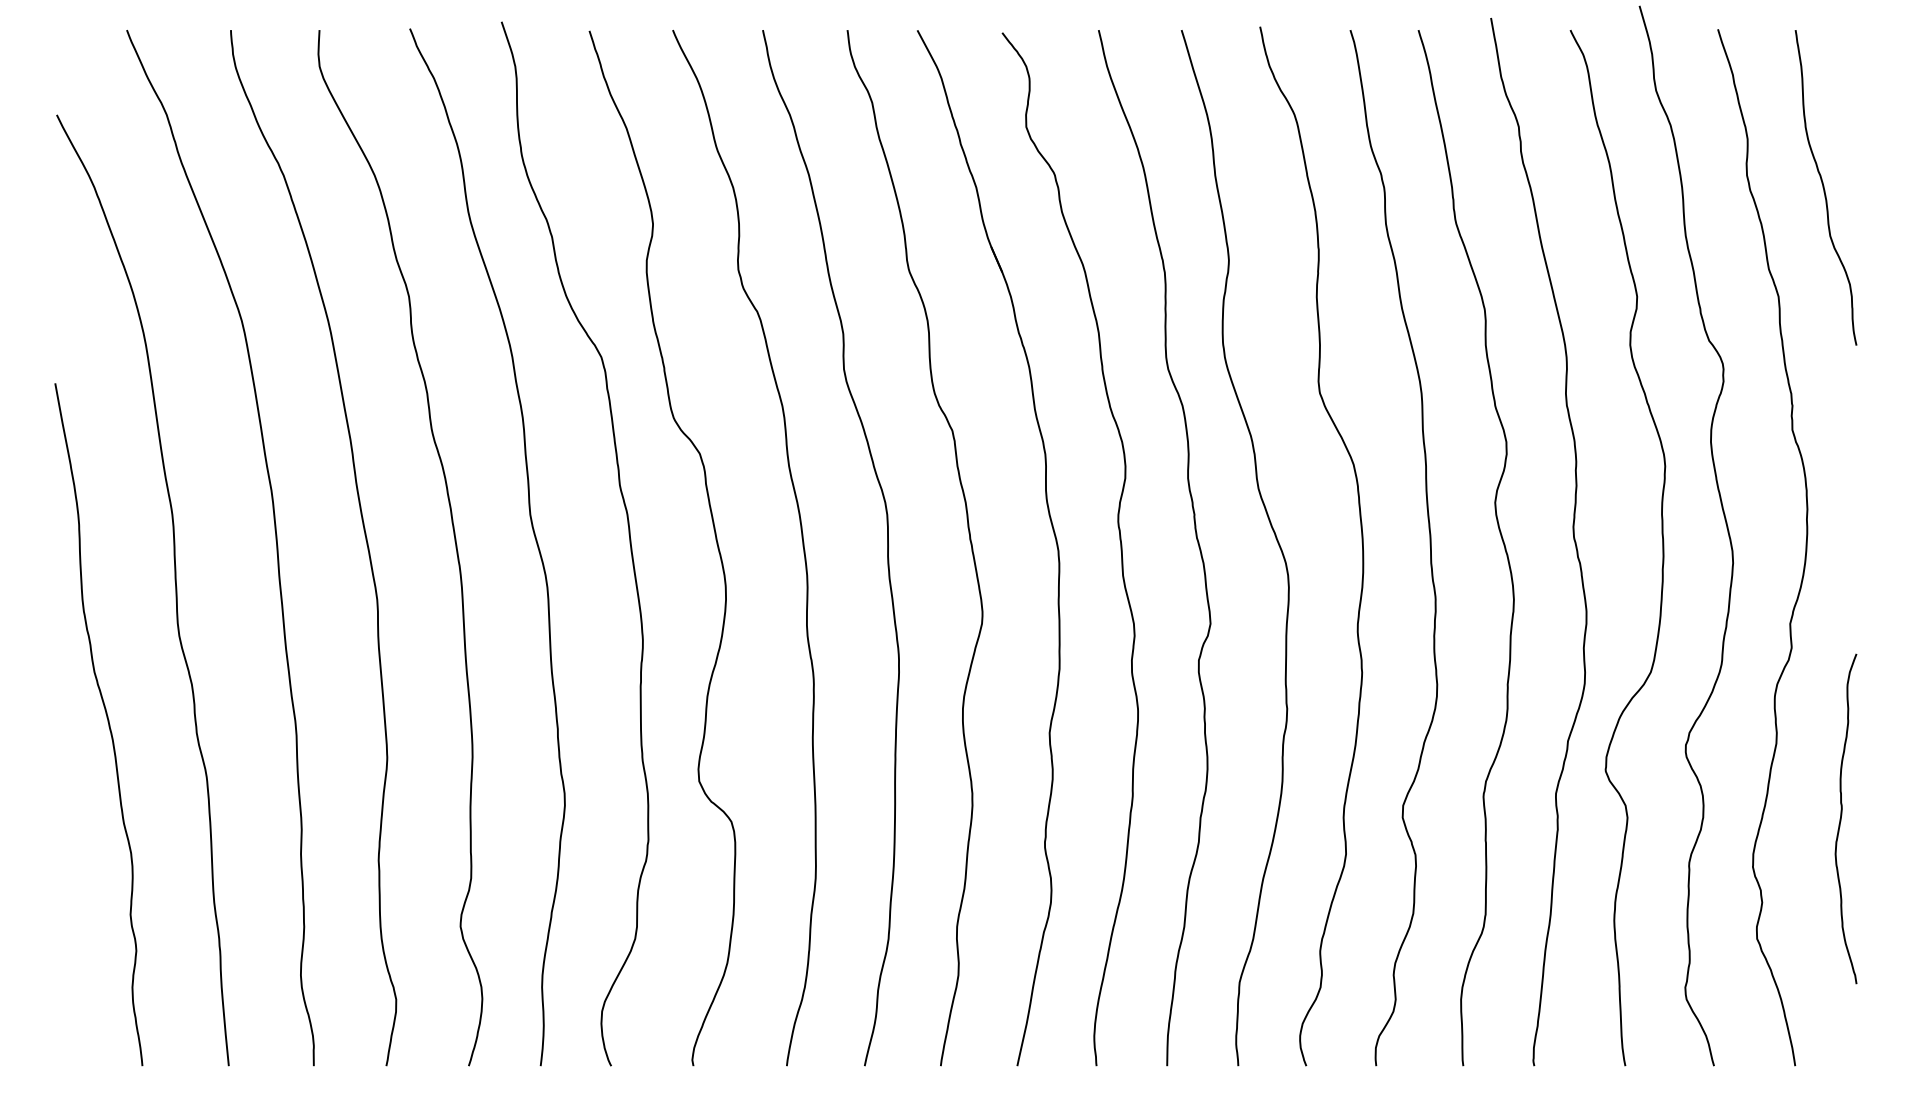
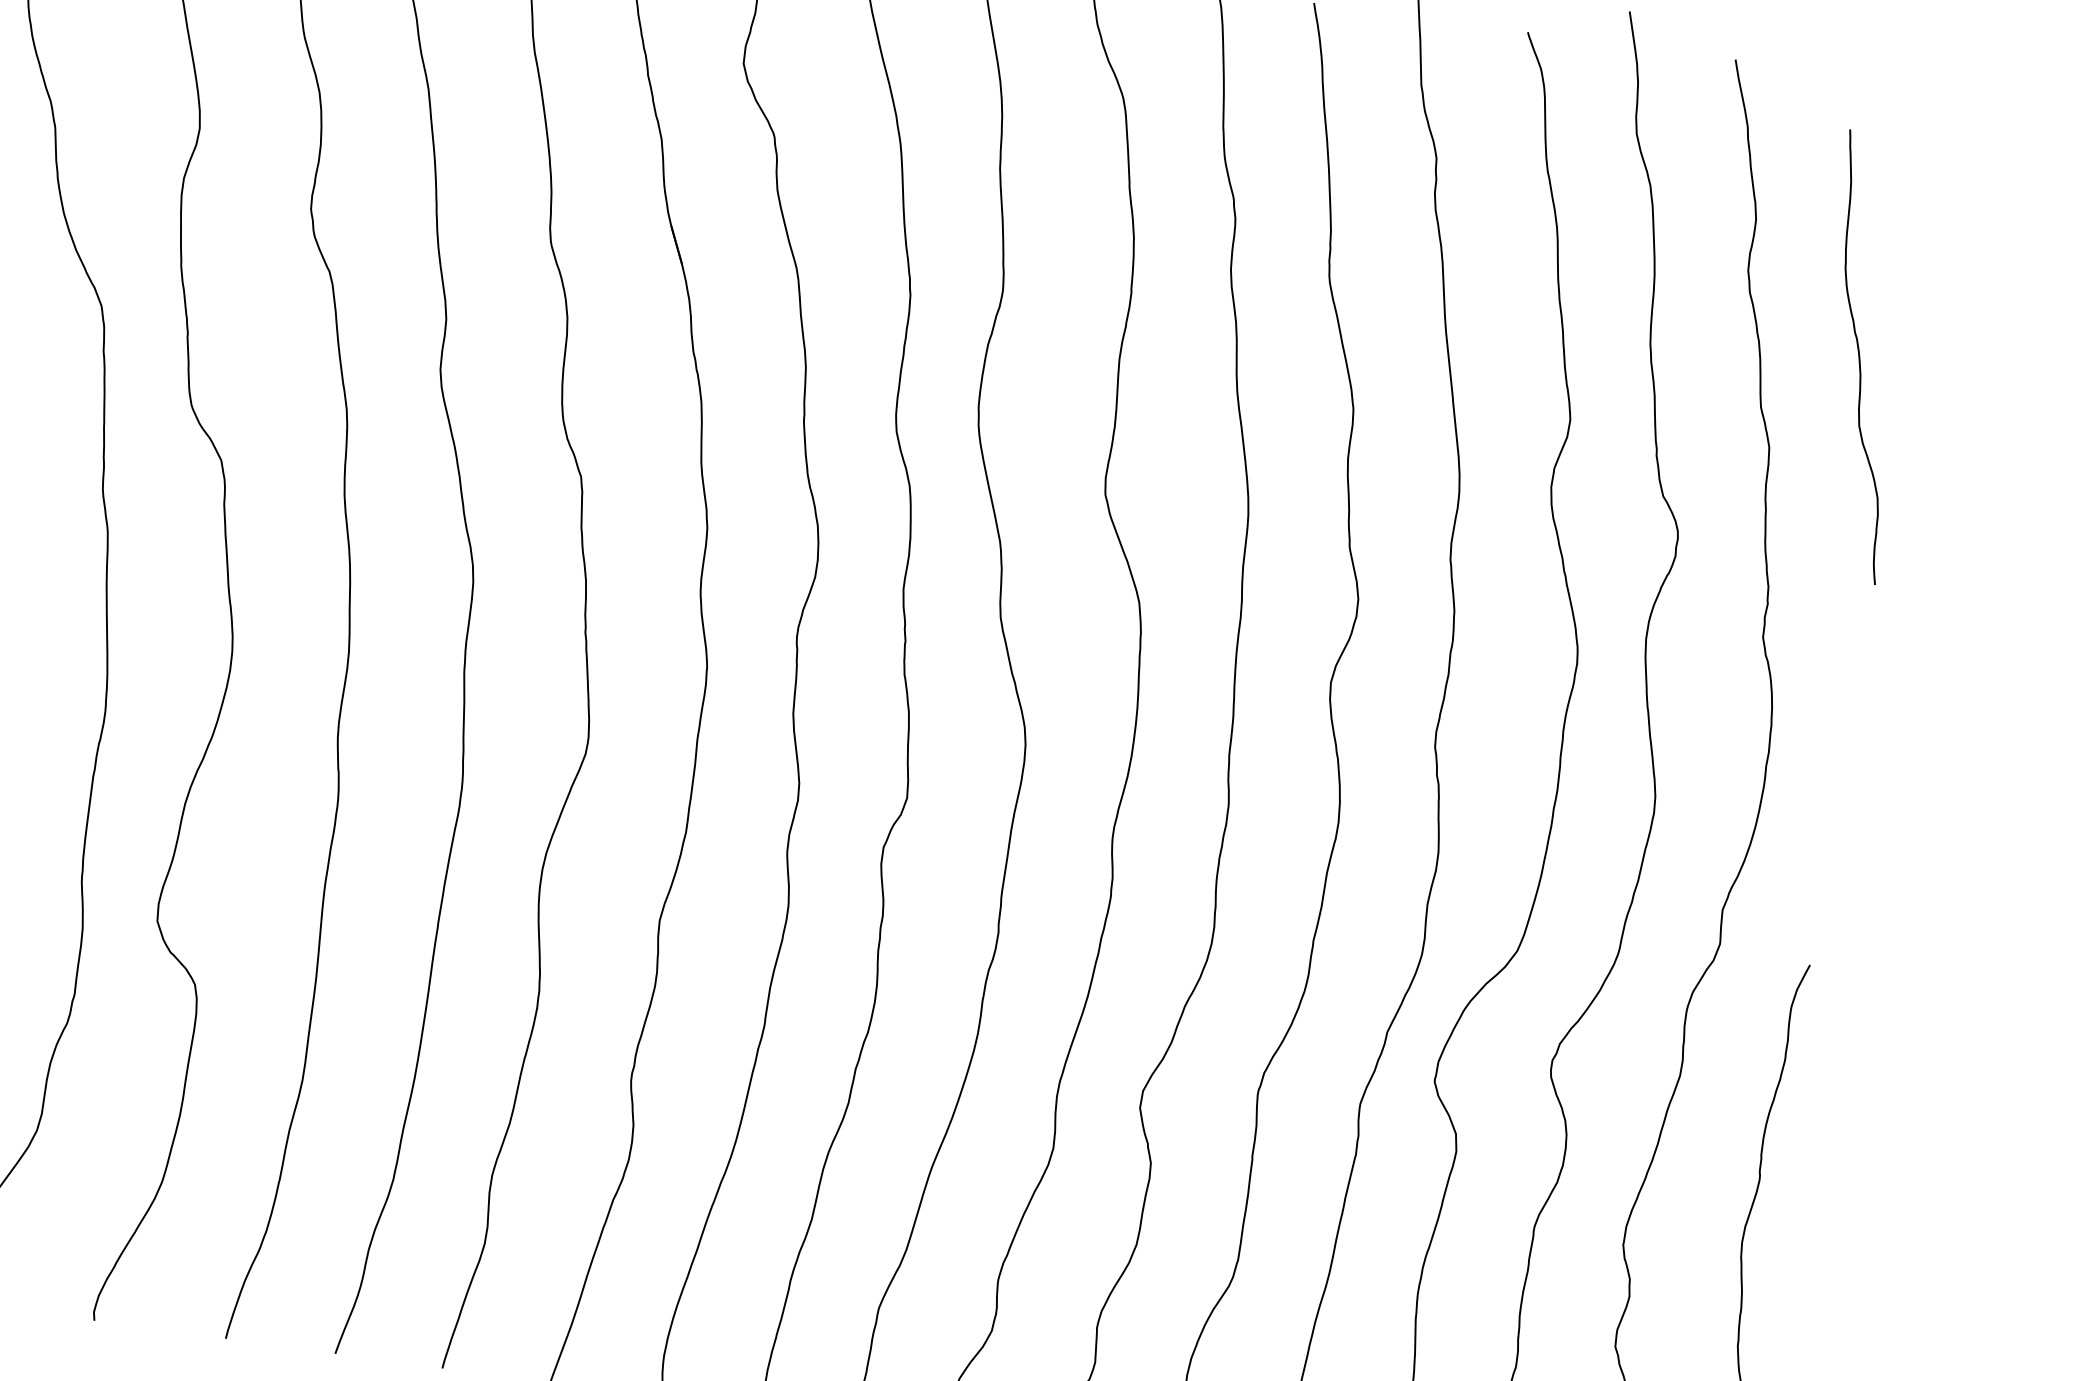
curve: (1824, 187) -> (1860, 356), moved

